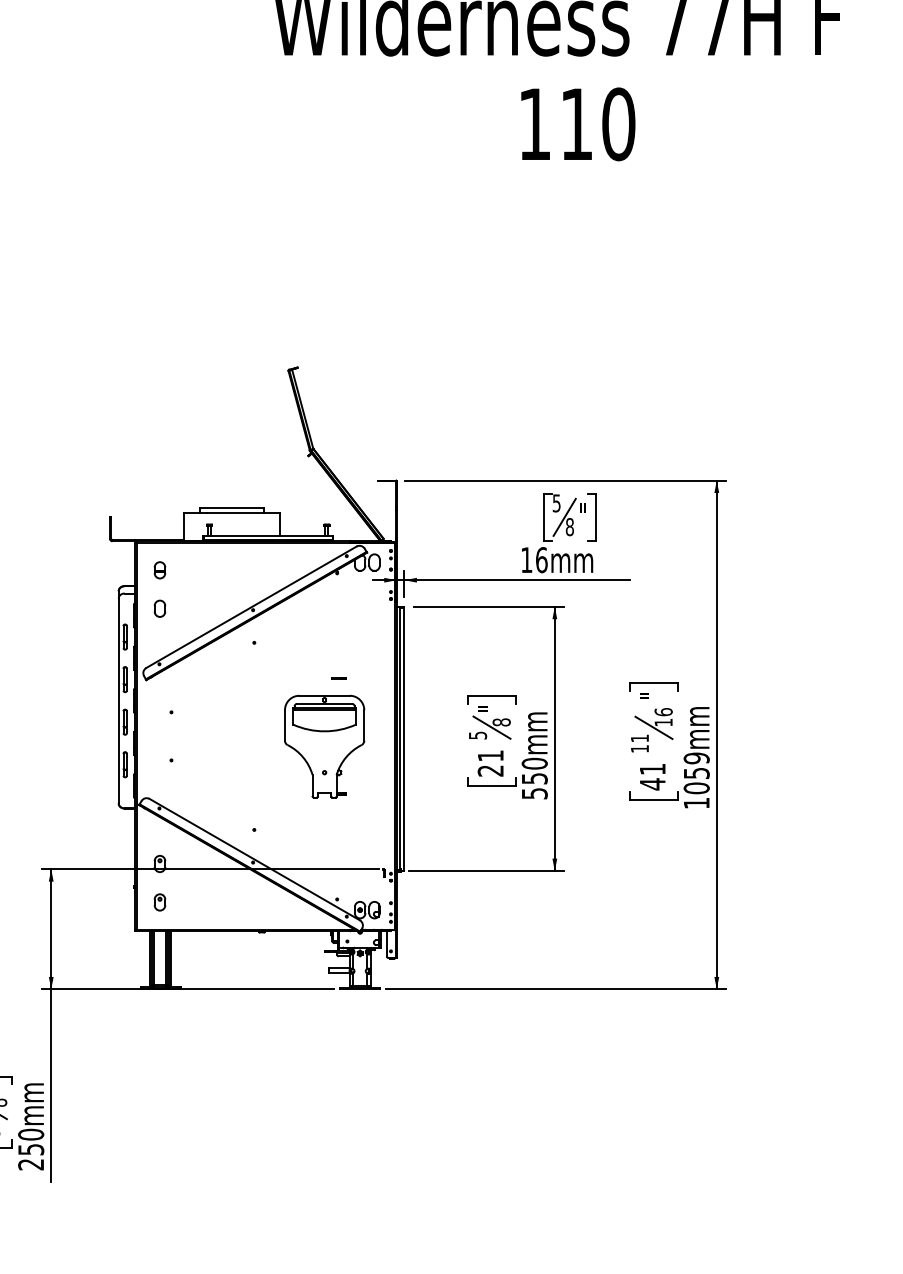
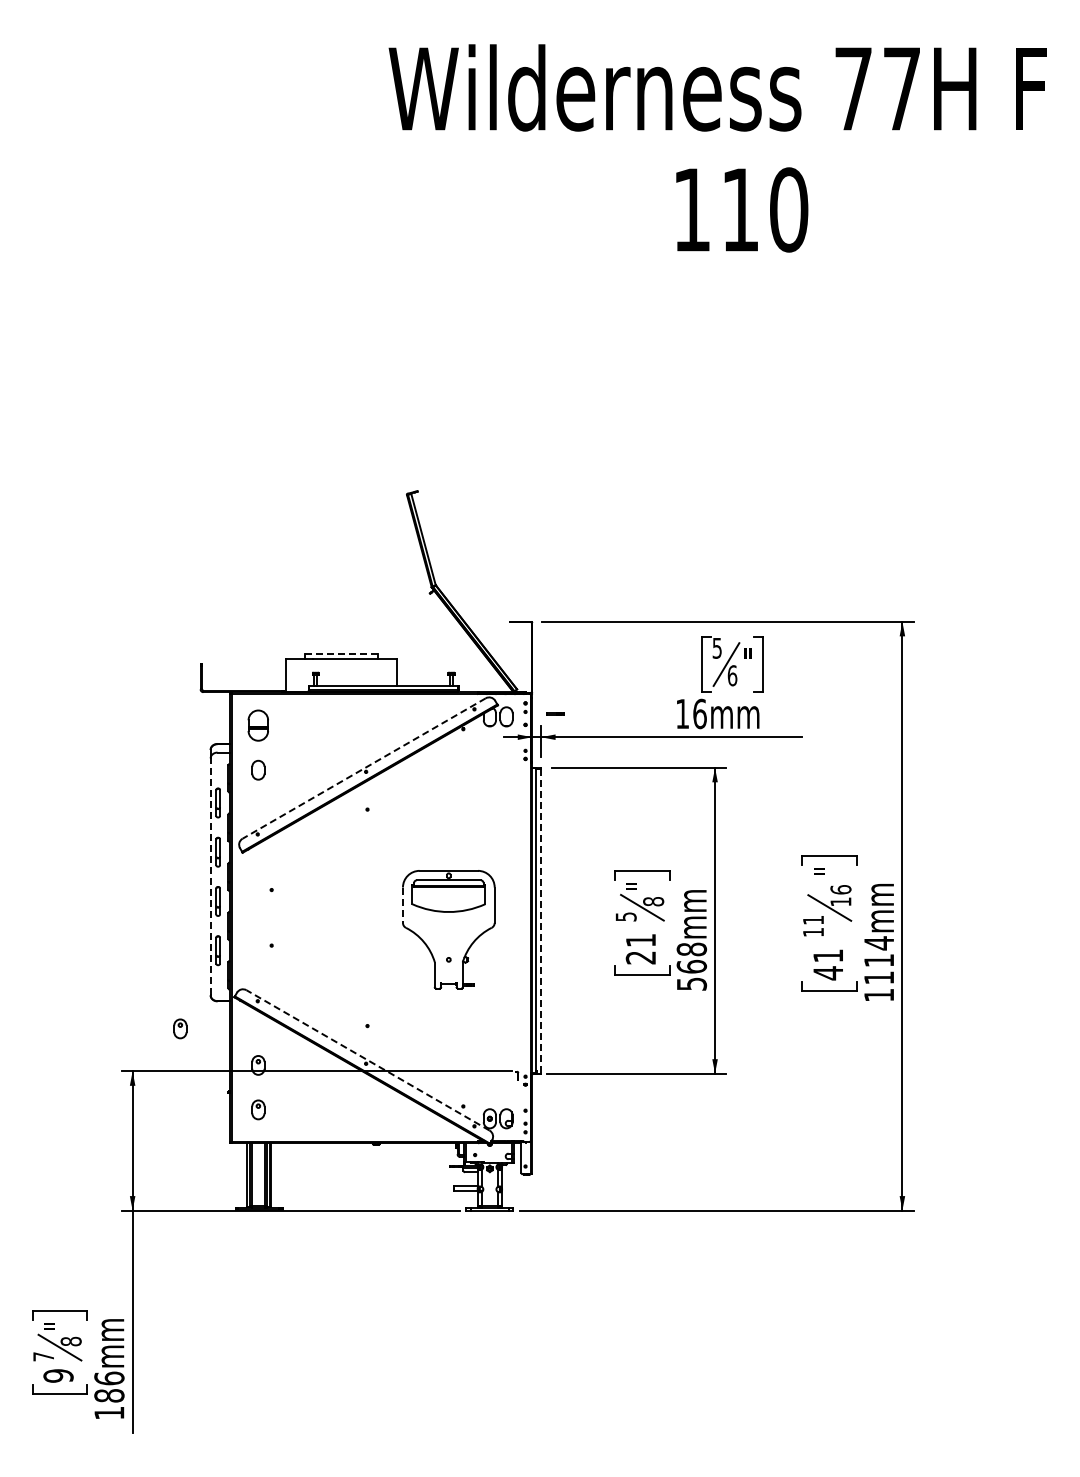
line: (231, 507) -> (341, 653), solid -> dashed
text: (569, 526) -> (732, 675), 8 -> 6
part: (160, 570) -> (258, 725), size x1.6
line: (250, 607) -> (363, 768), solid -> dashed
line: (339, 678) -> (555, 713), moved
line: (118, 700) -> (210, 876), solid -> dashed
line: (284, 725) -> (402, 905), solid -> dashed
line: (404, 740) -> (541, 922), solid -> dashed
text: (534, 770) -> (691, 957), 550mm -> 568mm
text: (696, 773) -> (879, 960), 1059mm -> 1114mm
part: (92, 832) -> (180, 1028), added
line: (254, 859) -> (367, 1060), solid -> dashed
text: (31, 1149) -> (109, 1395), 250mm -> 186mm

